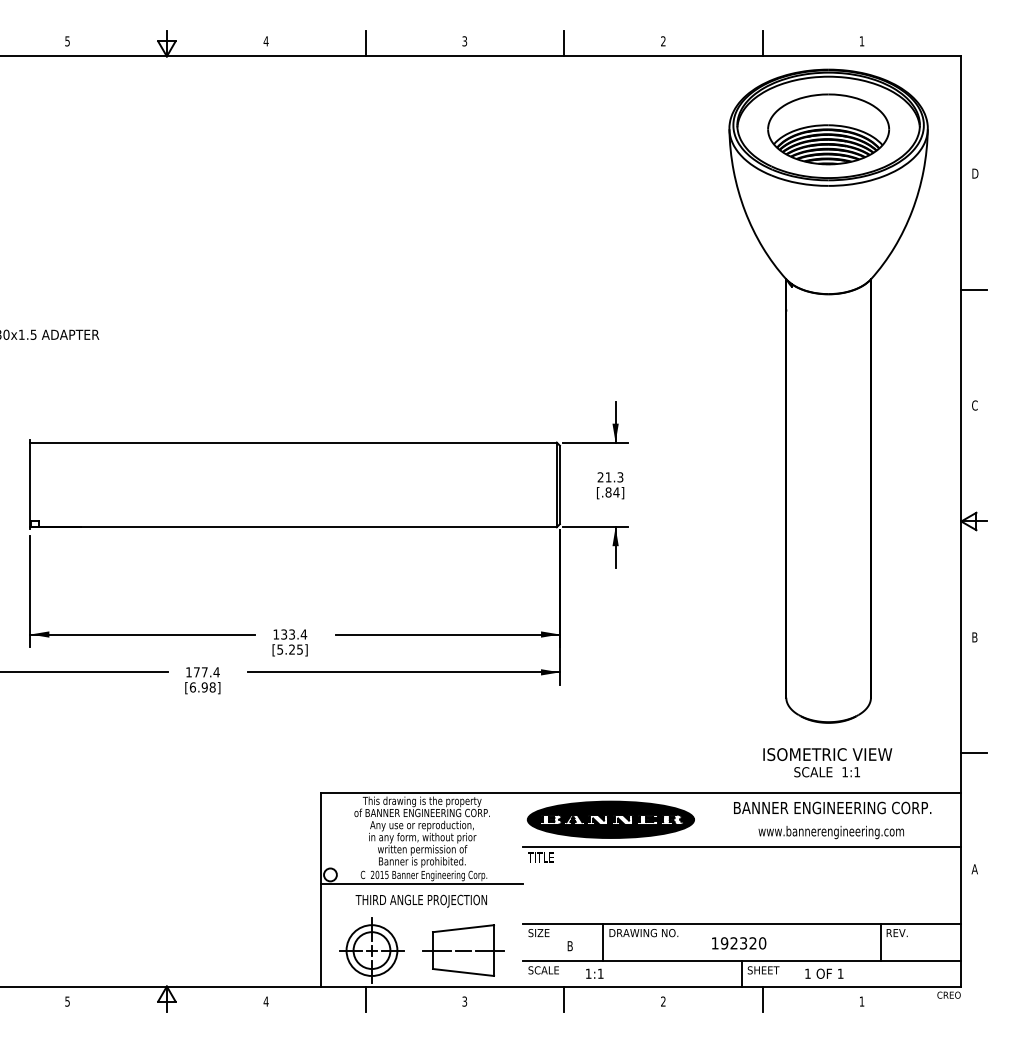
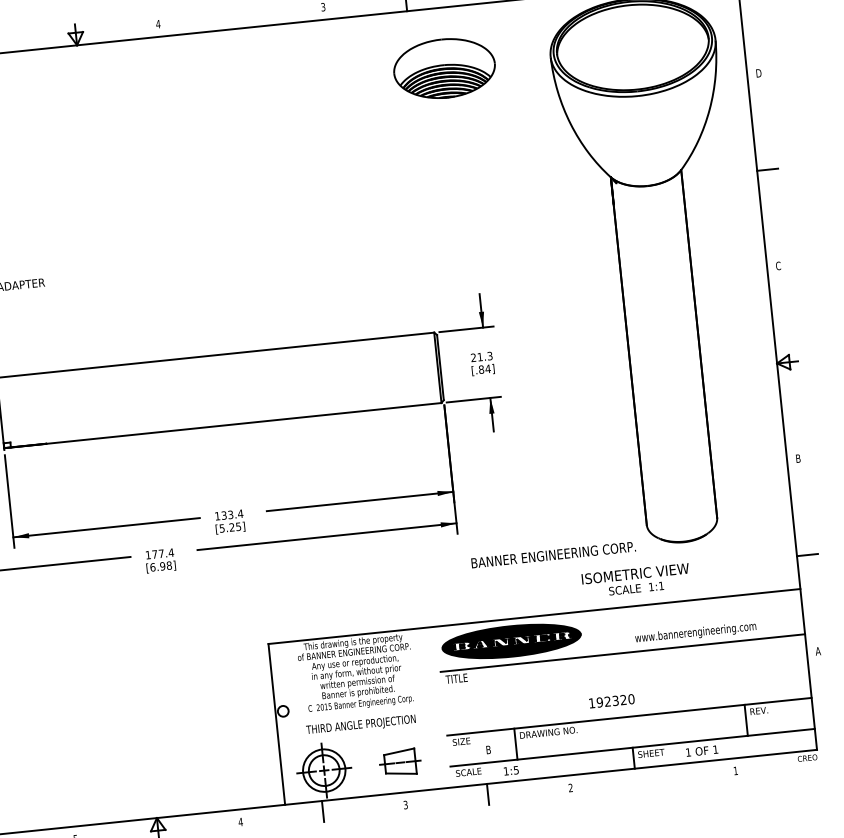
line: (365, 43) -> (240, 17), removed
part: (828, 129) -> (444, 68), moved
text: (827, 762) -> (635, 580), moved
text: (832, 807) -> (553, 554), moved
line: (421, 883) -> (359, 710), removed
text: (739, 943) -> (612, 701), moved
part: (463, 950) -> (400, 762), size x0.6
text: (600, 973) -> (516, 770), 1:1 -> 1:5
line: (762, 998) -> (652, 776), removed

